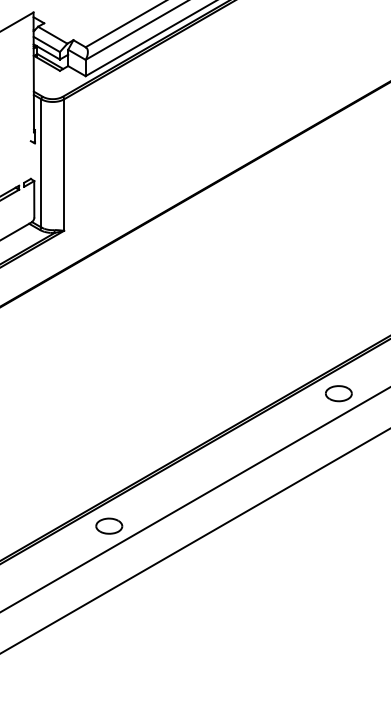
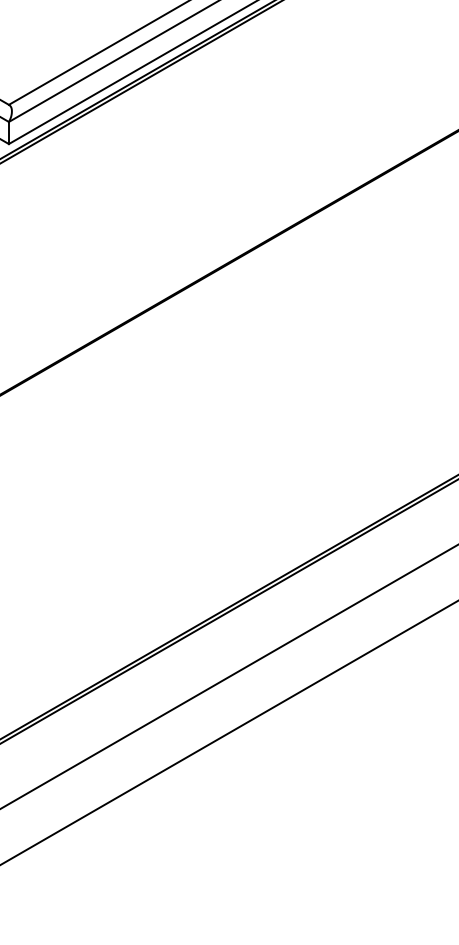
part: (338, 393) -> (351, 574), removed
part: (109, 525) -> (41, 753), removed

